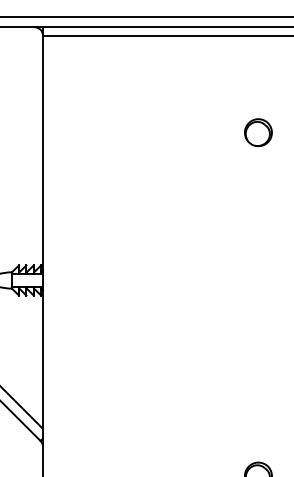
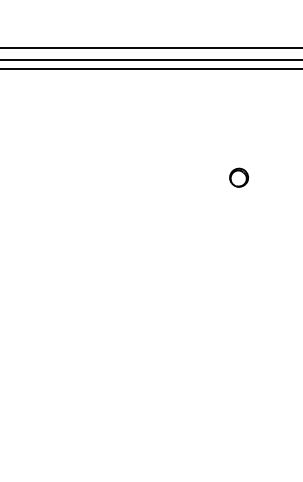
part: (258, 132) -> (239, 177), size x0.6

